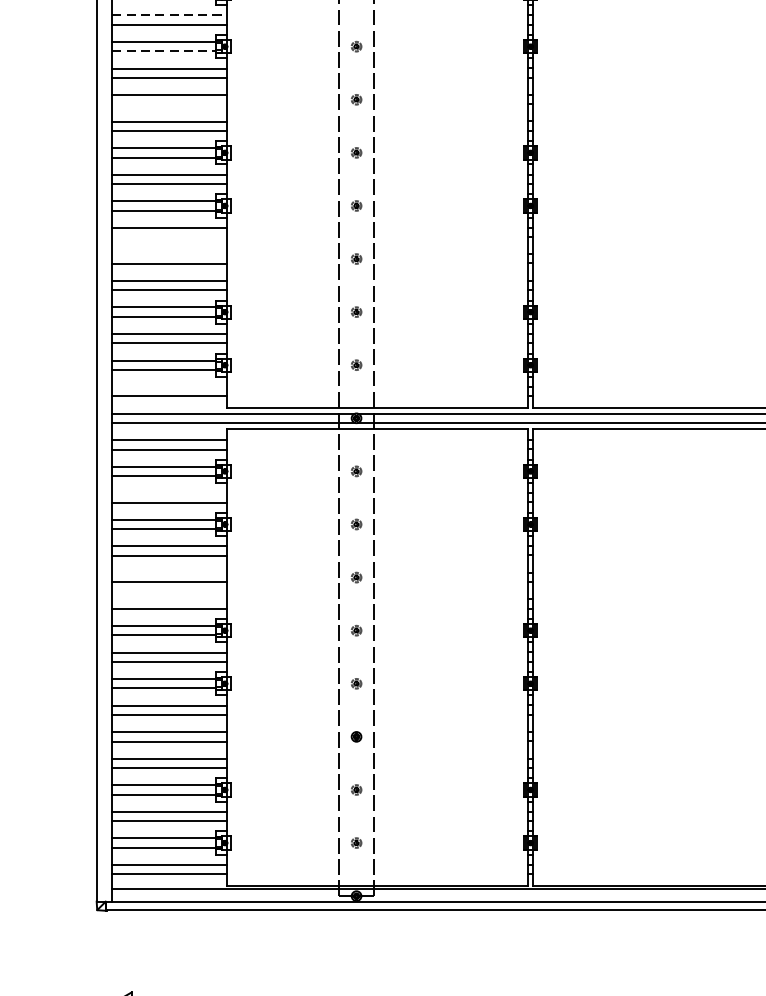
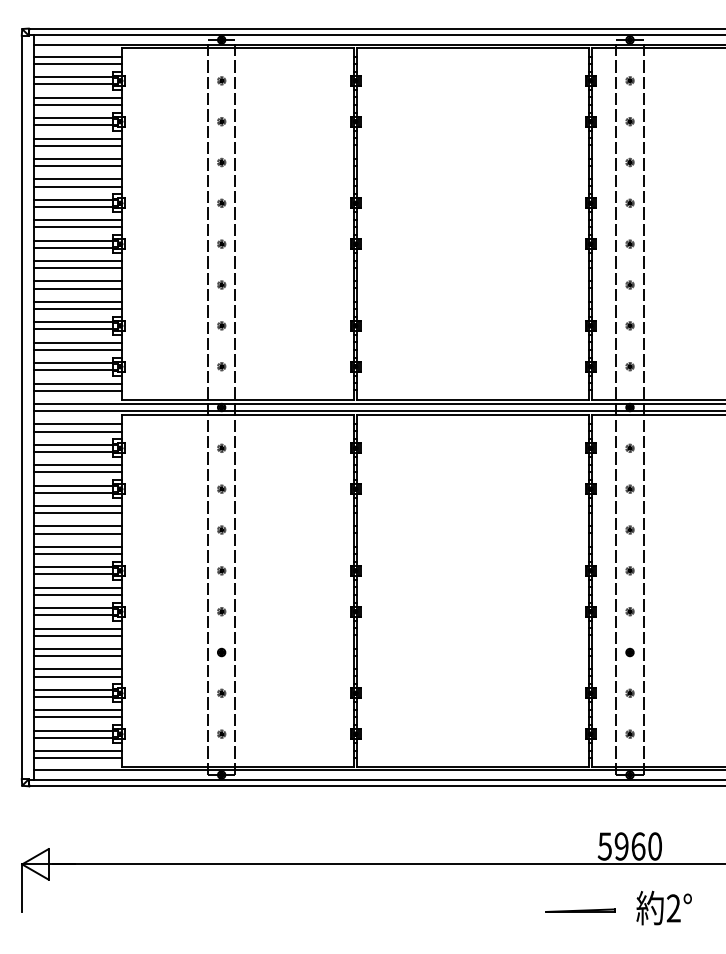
line: (170, 15) -> (78, 97), dashed -> solid
line: (163, 51) -> (73, 125), dashed -> solid
line: (169, 104) -> (77, 166), added
line: (169, 237) -> (77, 268), added
line: (169, 254) -> (77, 281), added
line: (169, 387) -> (77, 383), added
line: (169, 493) -> (77, 465), added
line: (169, 573) -> (77, 526), added
line: (169, 599) -> (77, 546), added

